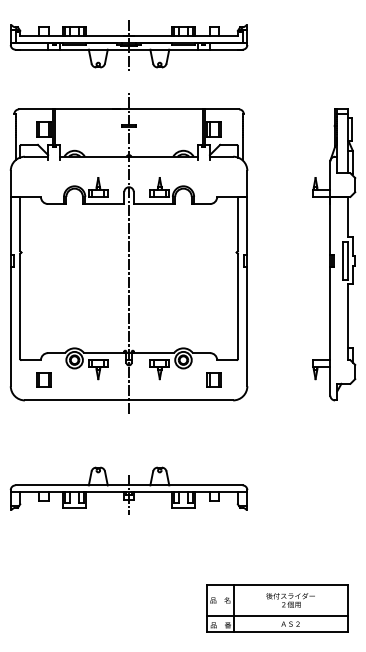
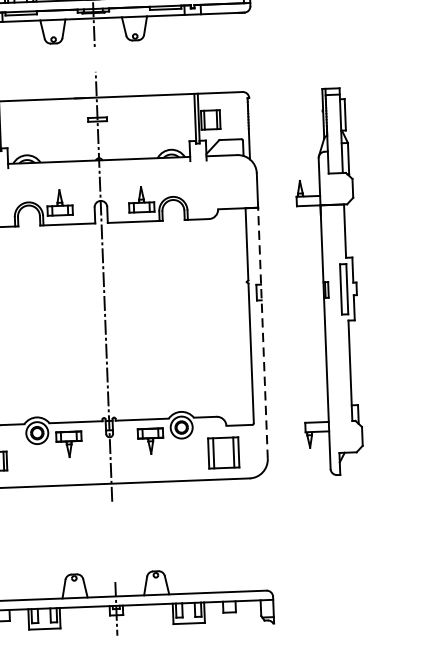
part: (334, 254) -> (328, 281), moved
line: (247, 291) -> (263, 333), solid -> dashed
part: (213, 379) -> (222, 451), size x1.6

